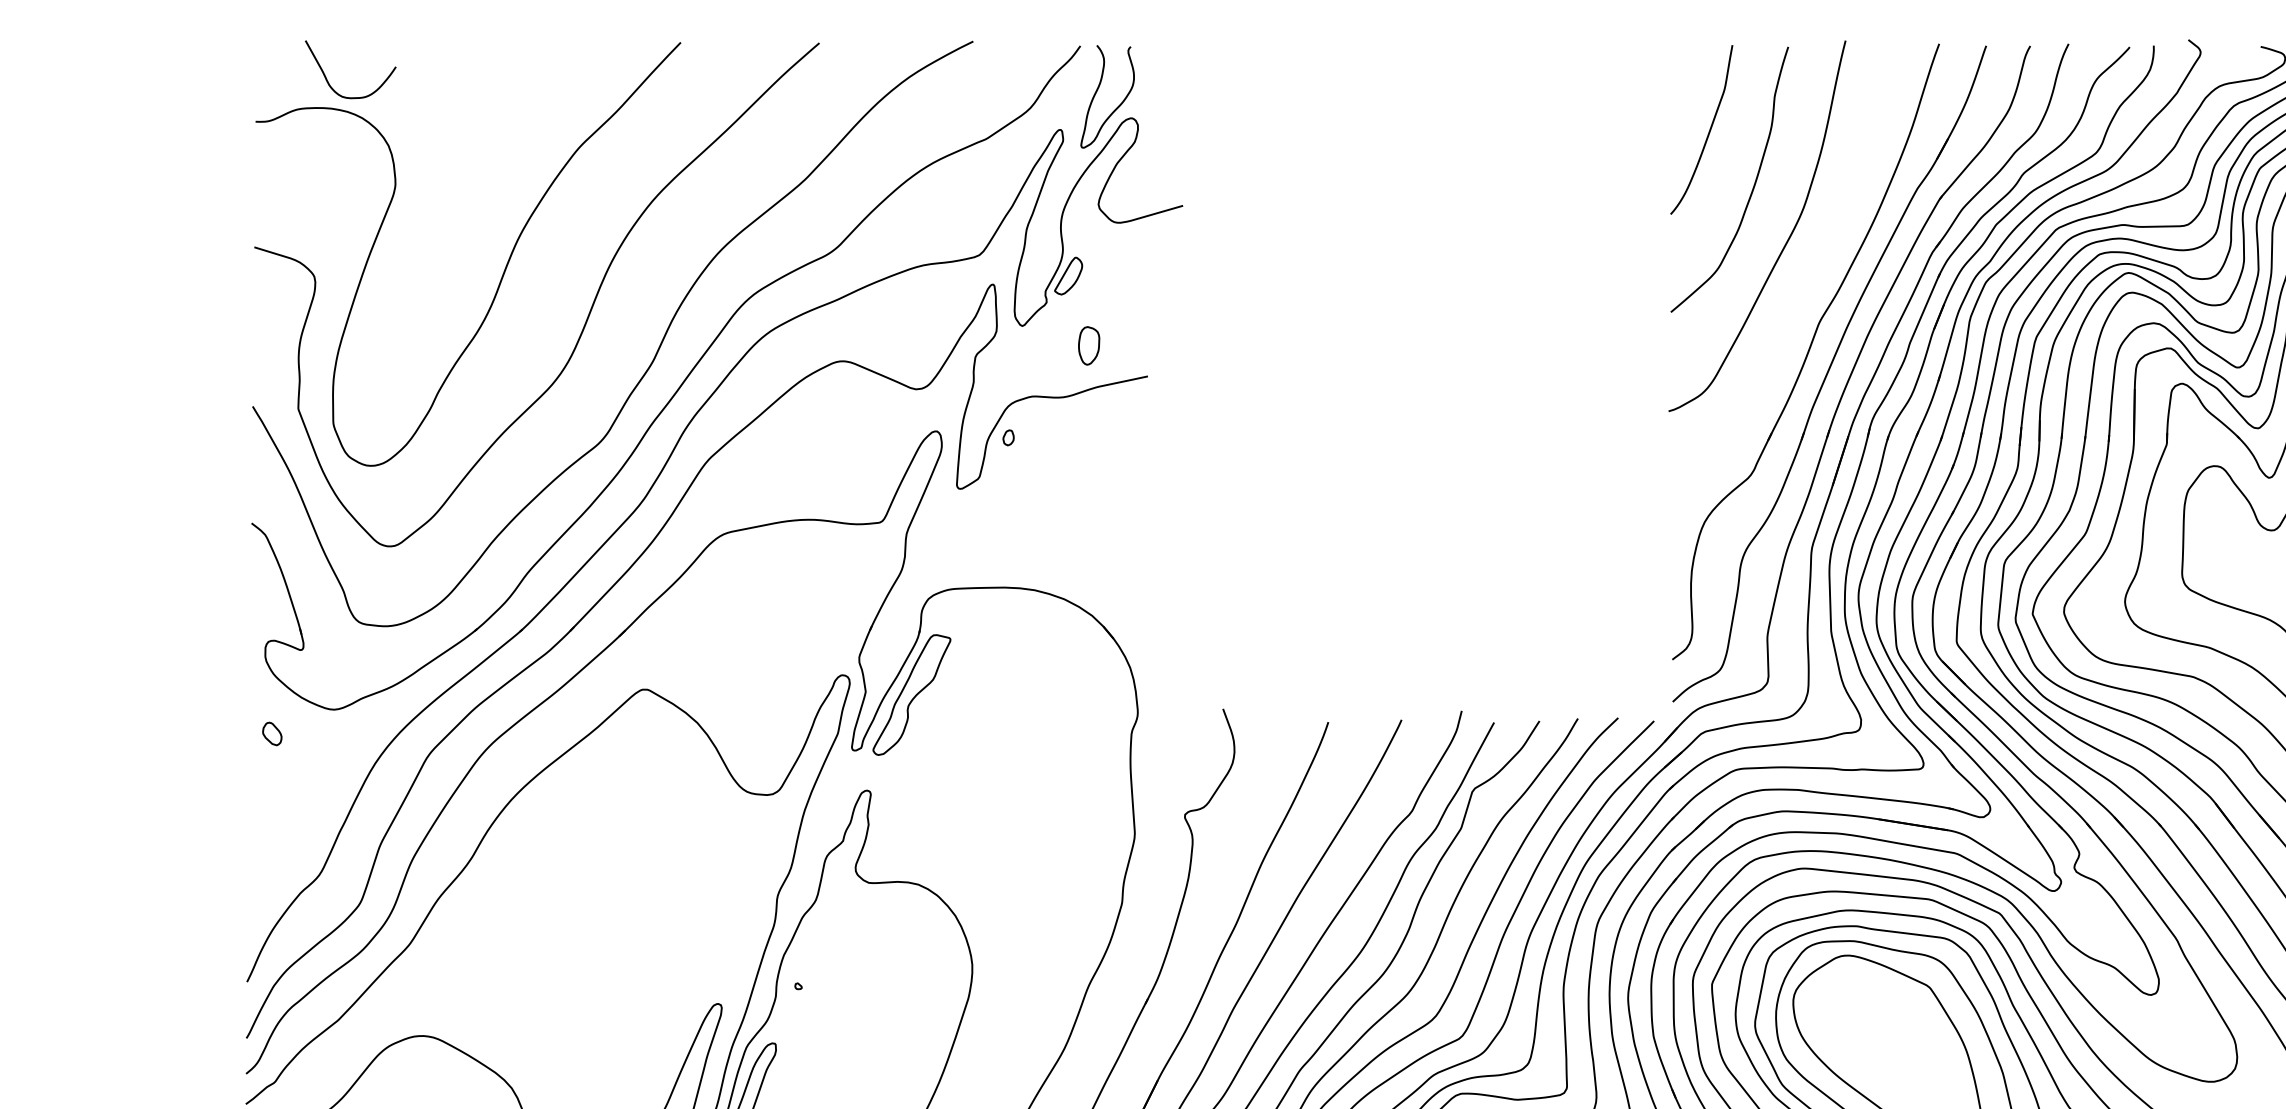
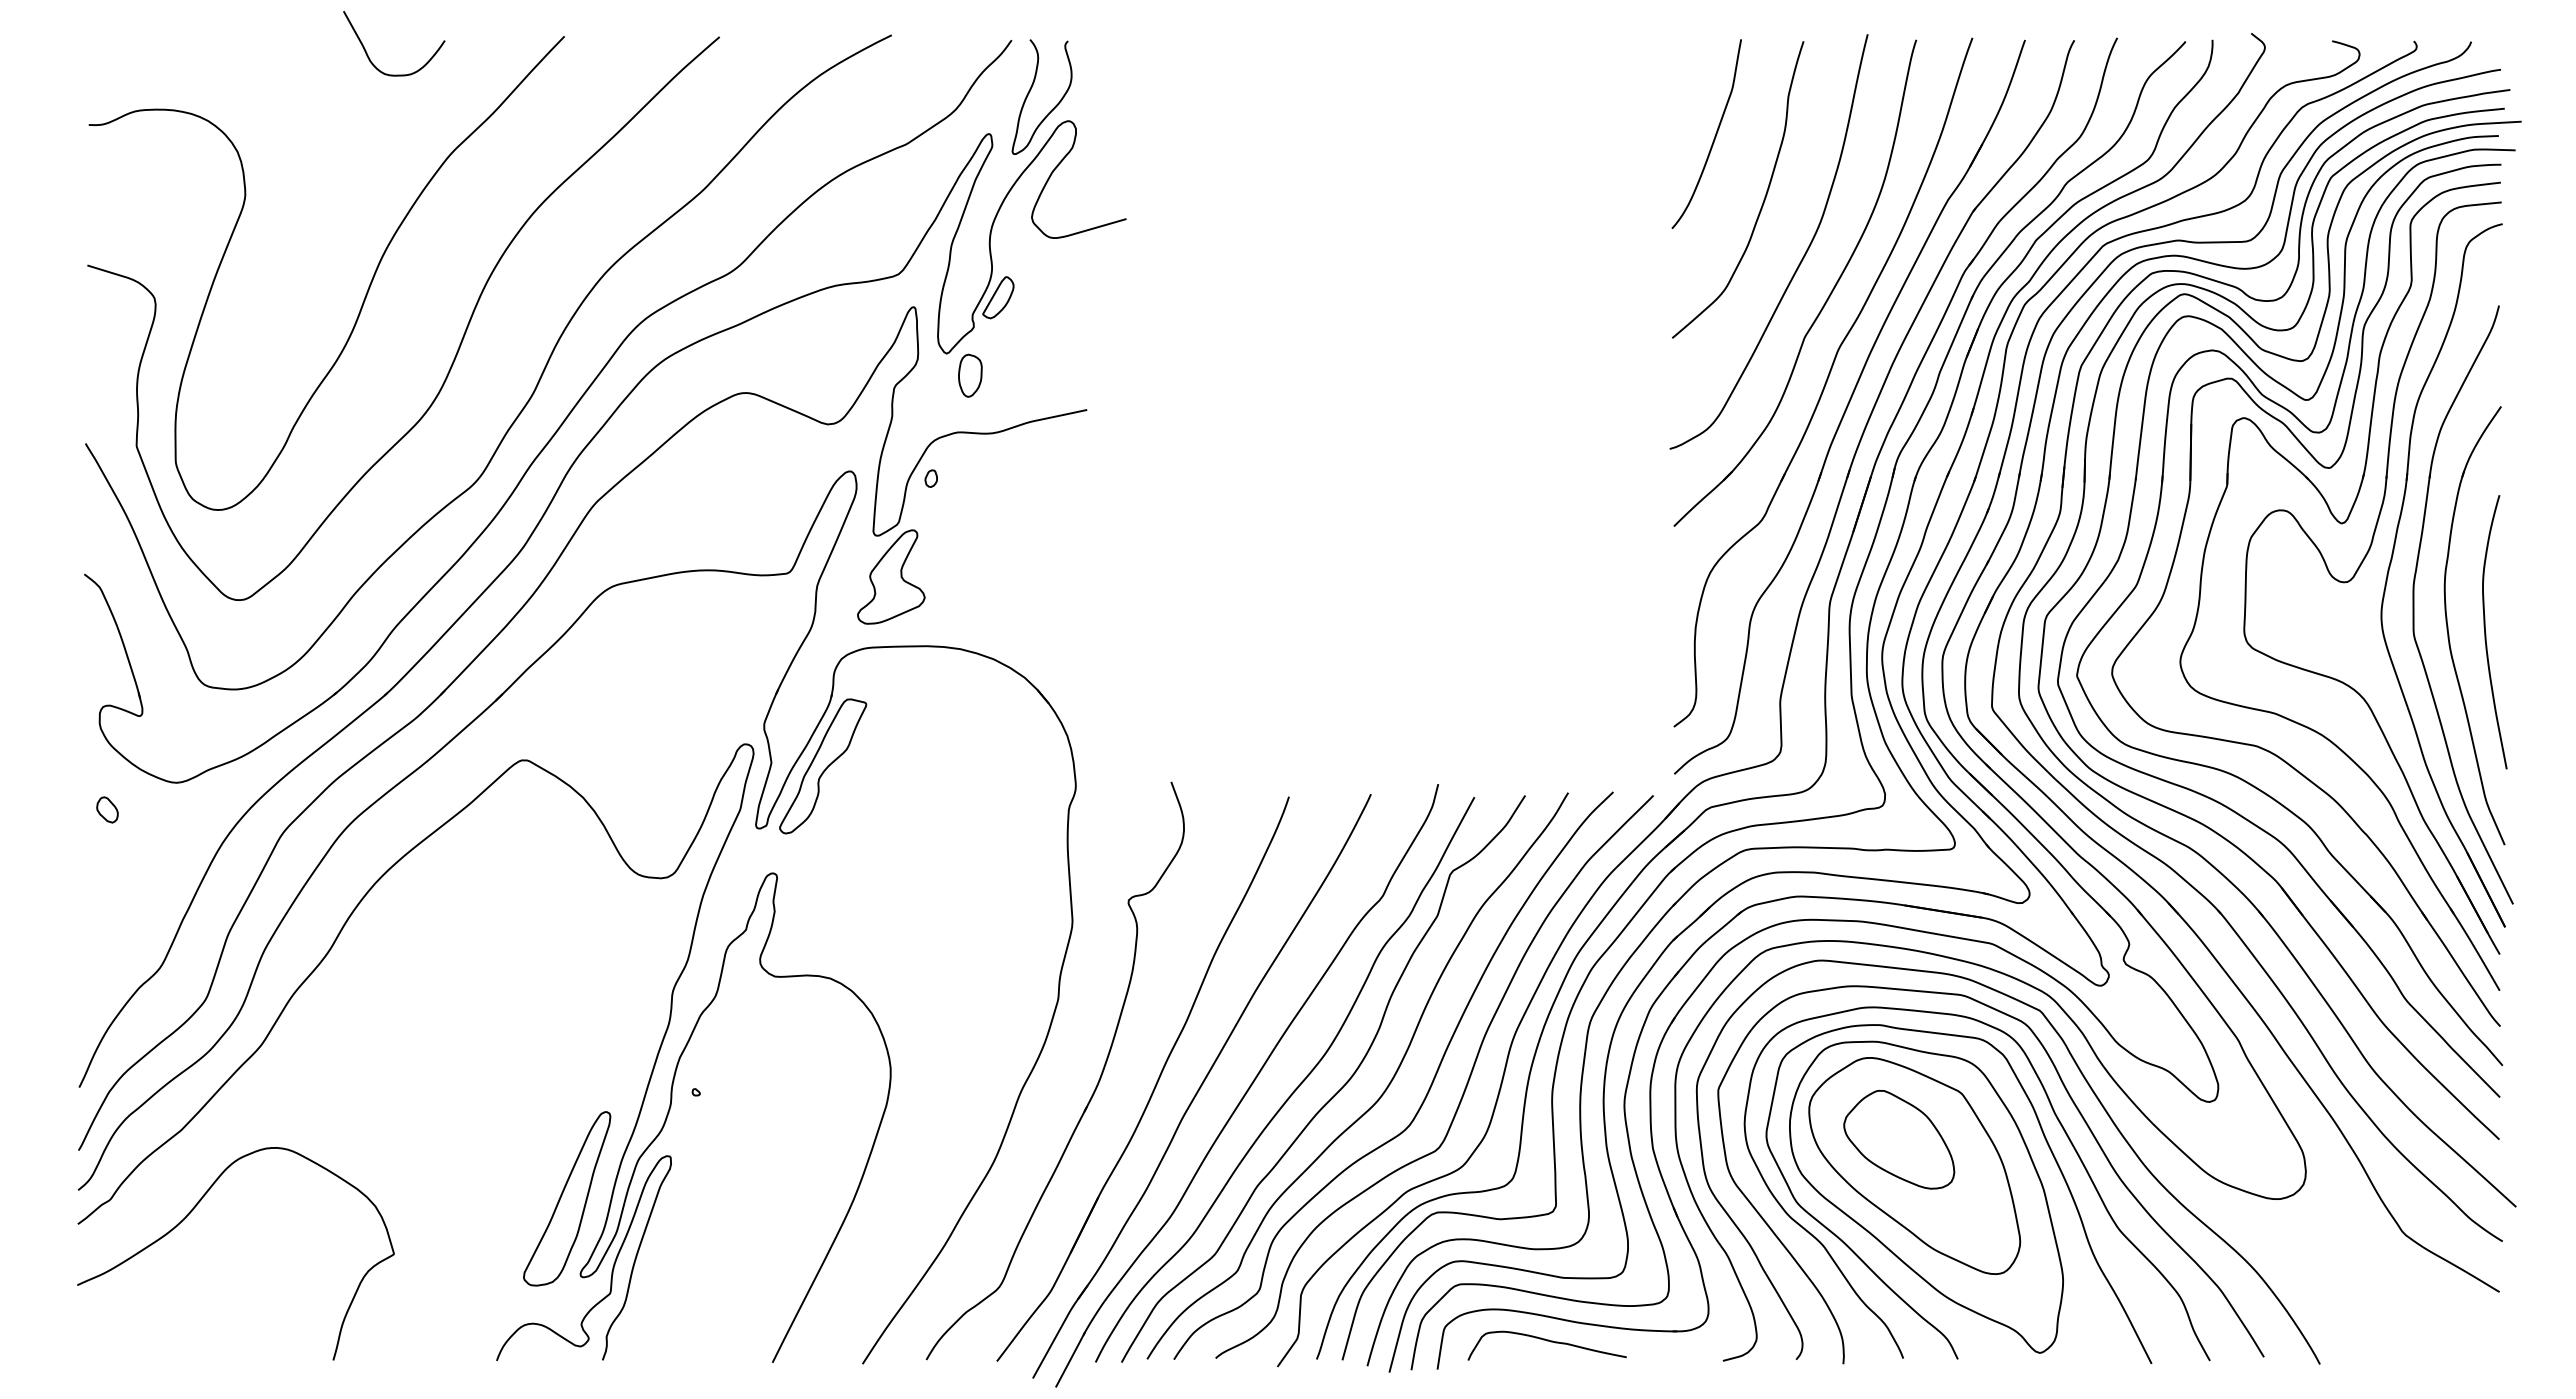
curve: (326, 77) -> (367, 52), moved
part: (1806, 280) -> (1824, 302), added
part: (1089, 345) -> (970, 375), moved
part: (973, 525) -> (891, 576), added
part: (1874, 1028) -> (1899, 1139), added

